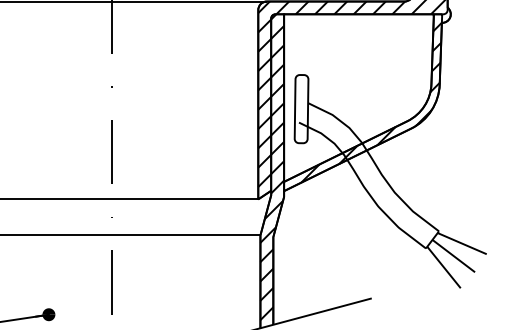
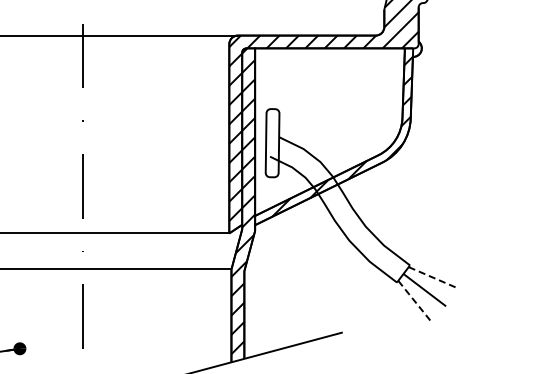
line: (462, 243) -> (433, 277), solid -> dashed
line: (444, 267) -> (415, 301), solid -> dashed

